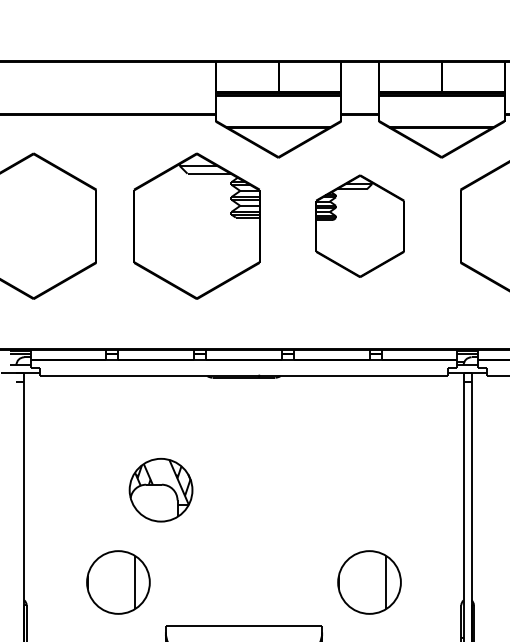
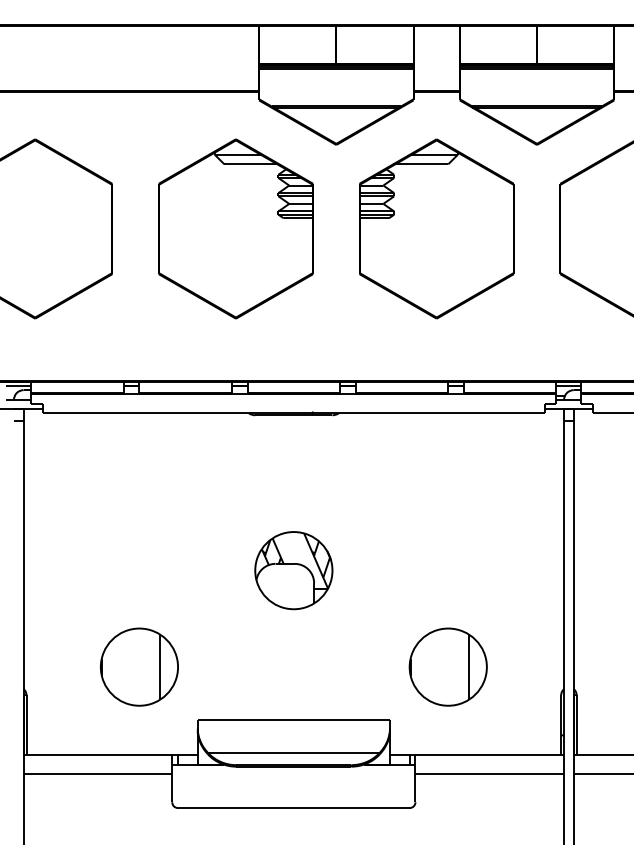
part: (359, 225) -> (436, 228), size x1.43
part: (160, 490) -> (293, 570), moved

